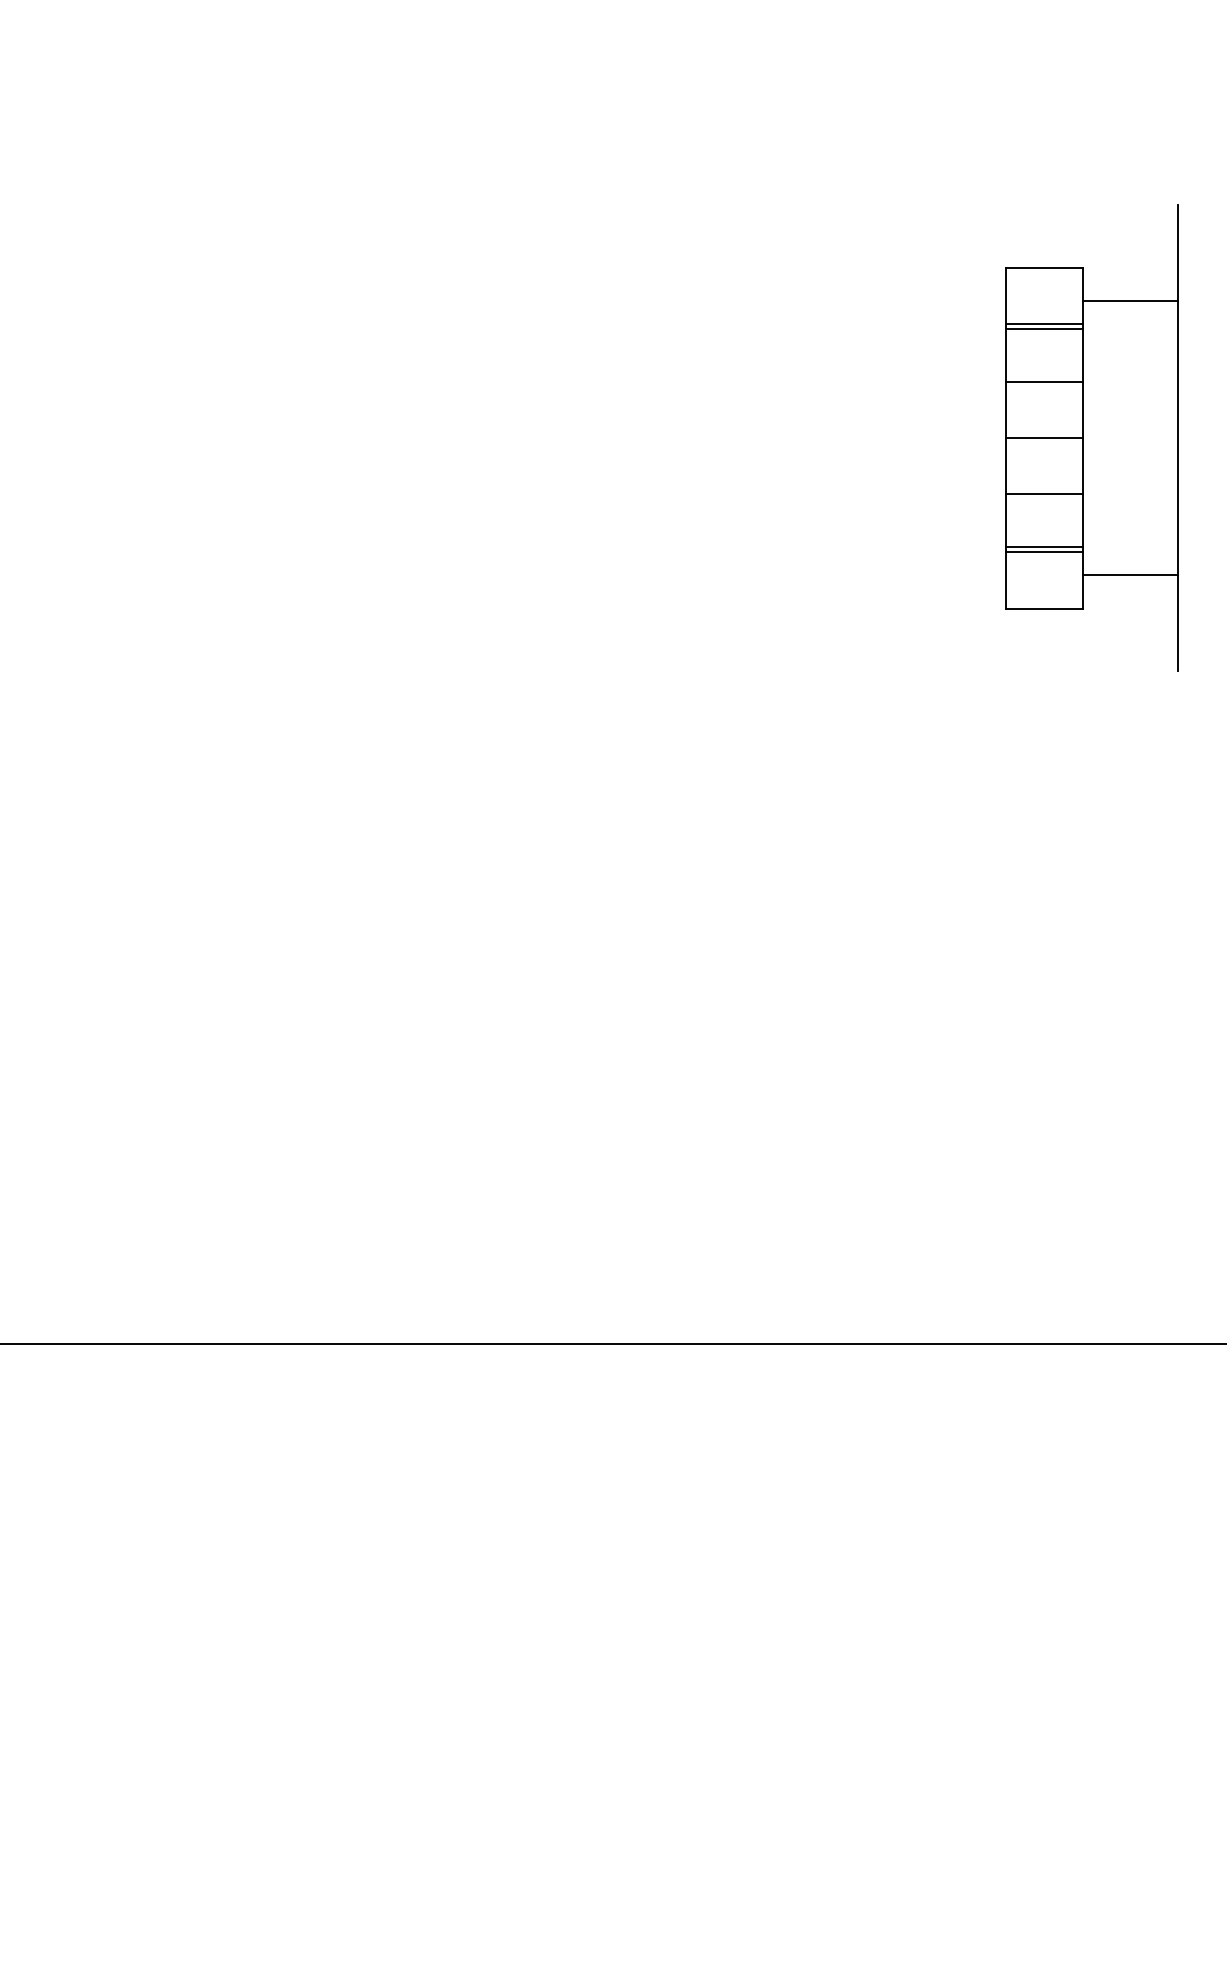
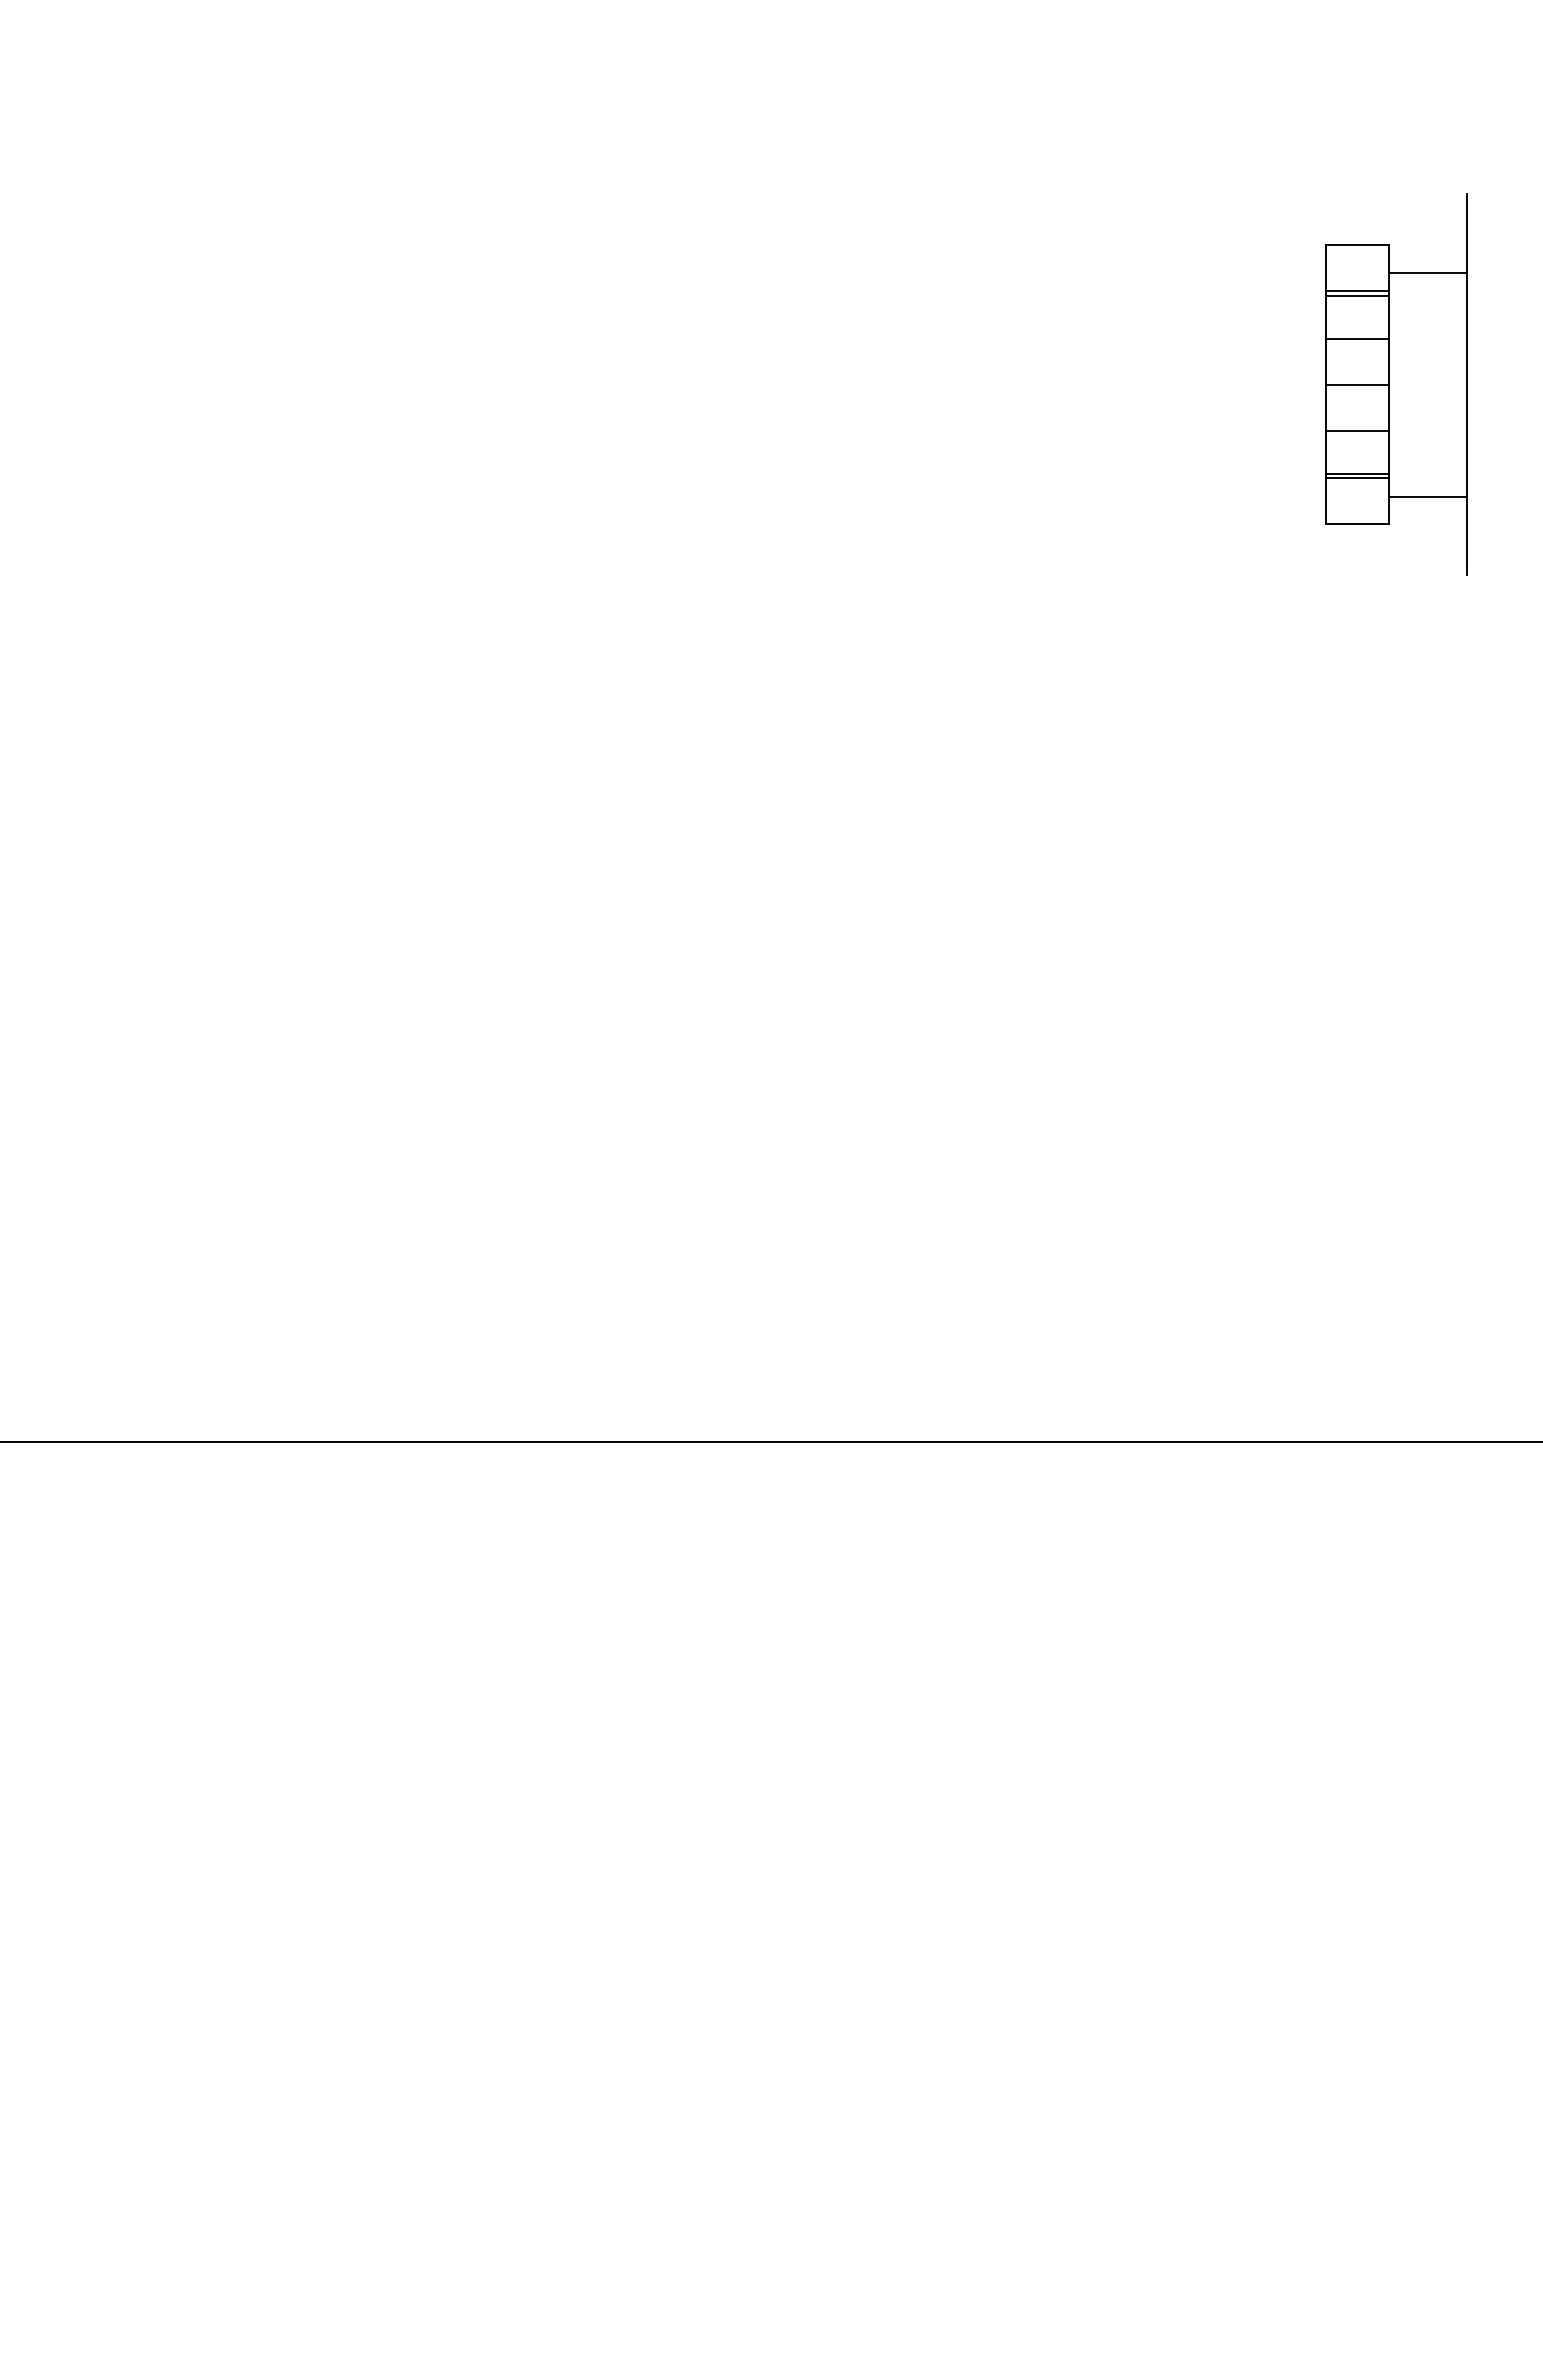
part: (1091, 438) -> (1395, 384), size x0.7

